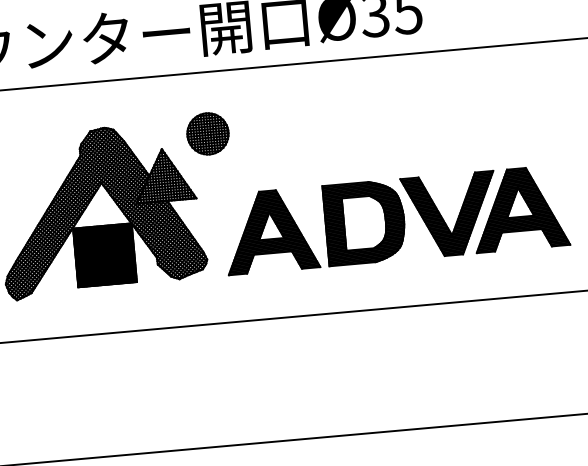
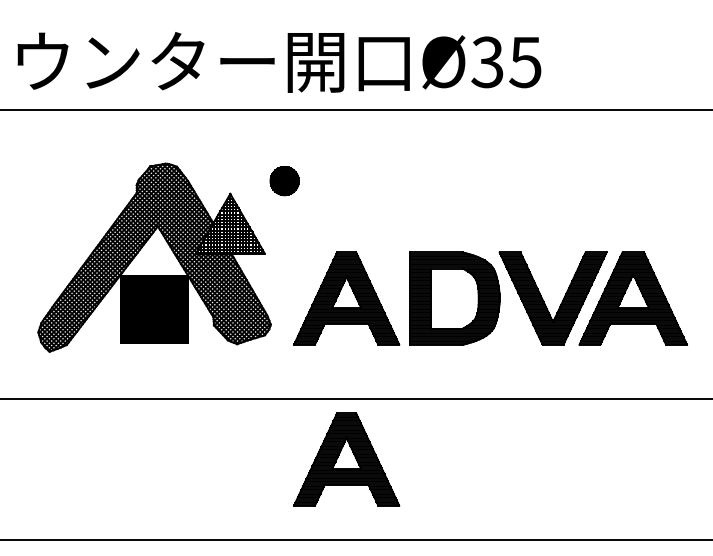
part: (207, 133) -> (284, 180), size x0.6
part: (283, 370) -> (346, 459), added

